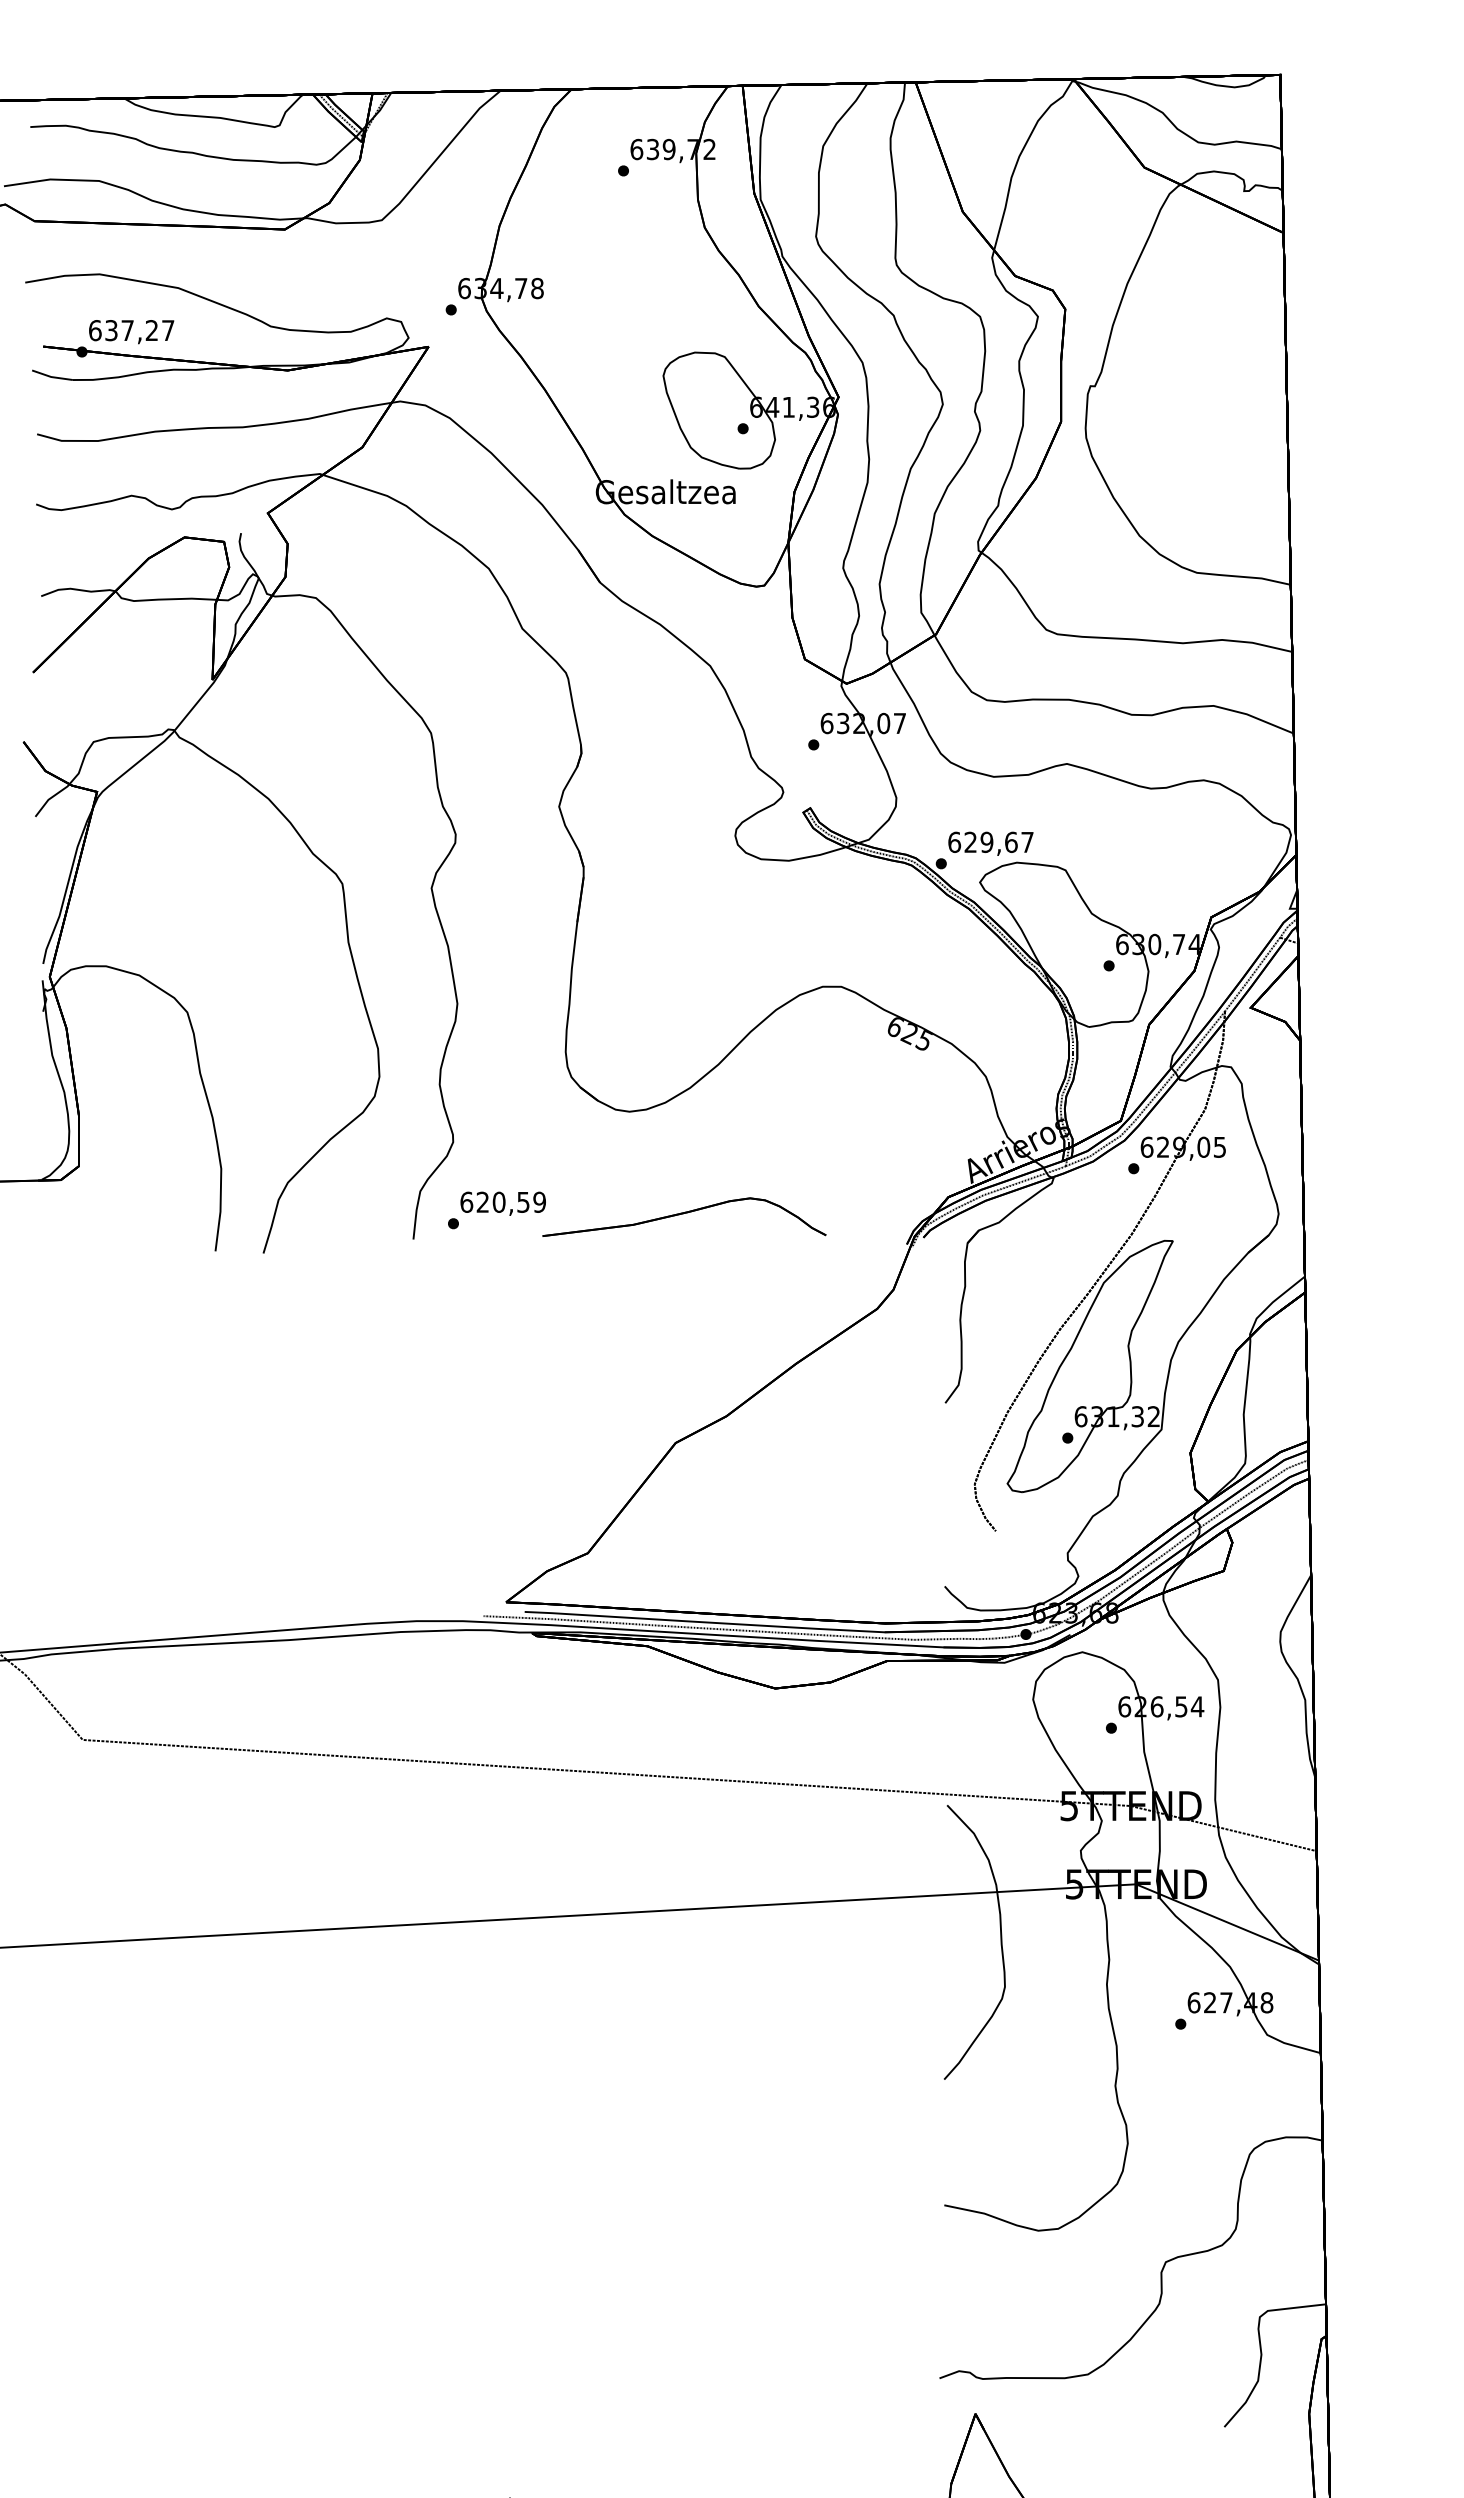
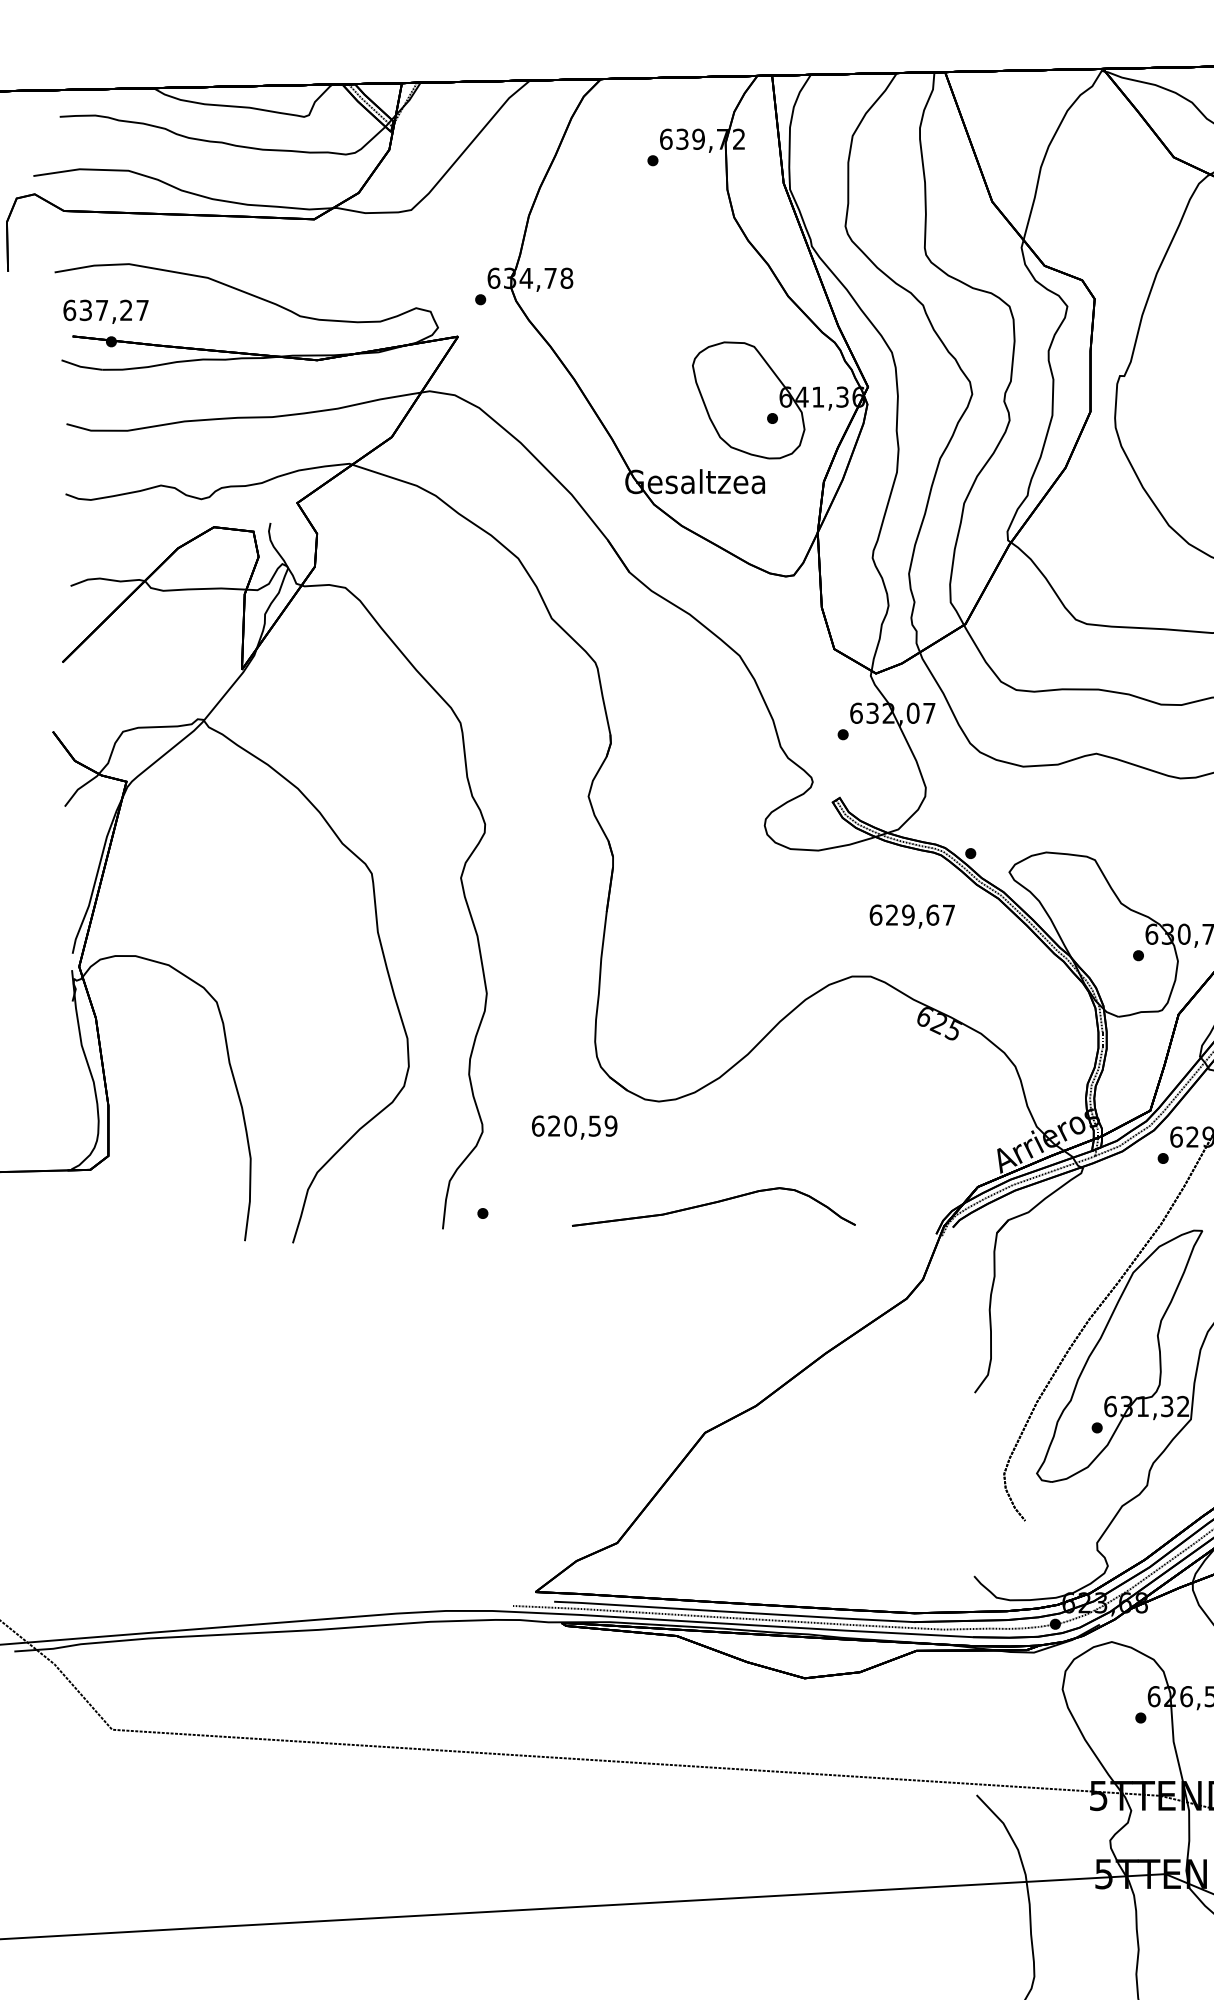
text: (131, 332) -> (105, 312), moved
text: (990, 843) -> (911, 916), moved
text: (502, 1203) -> (573, 1127), moved

